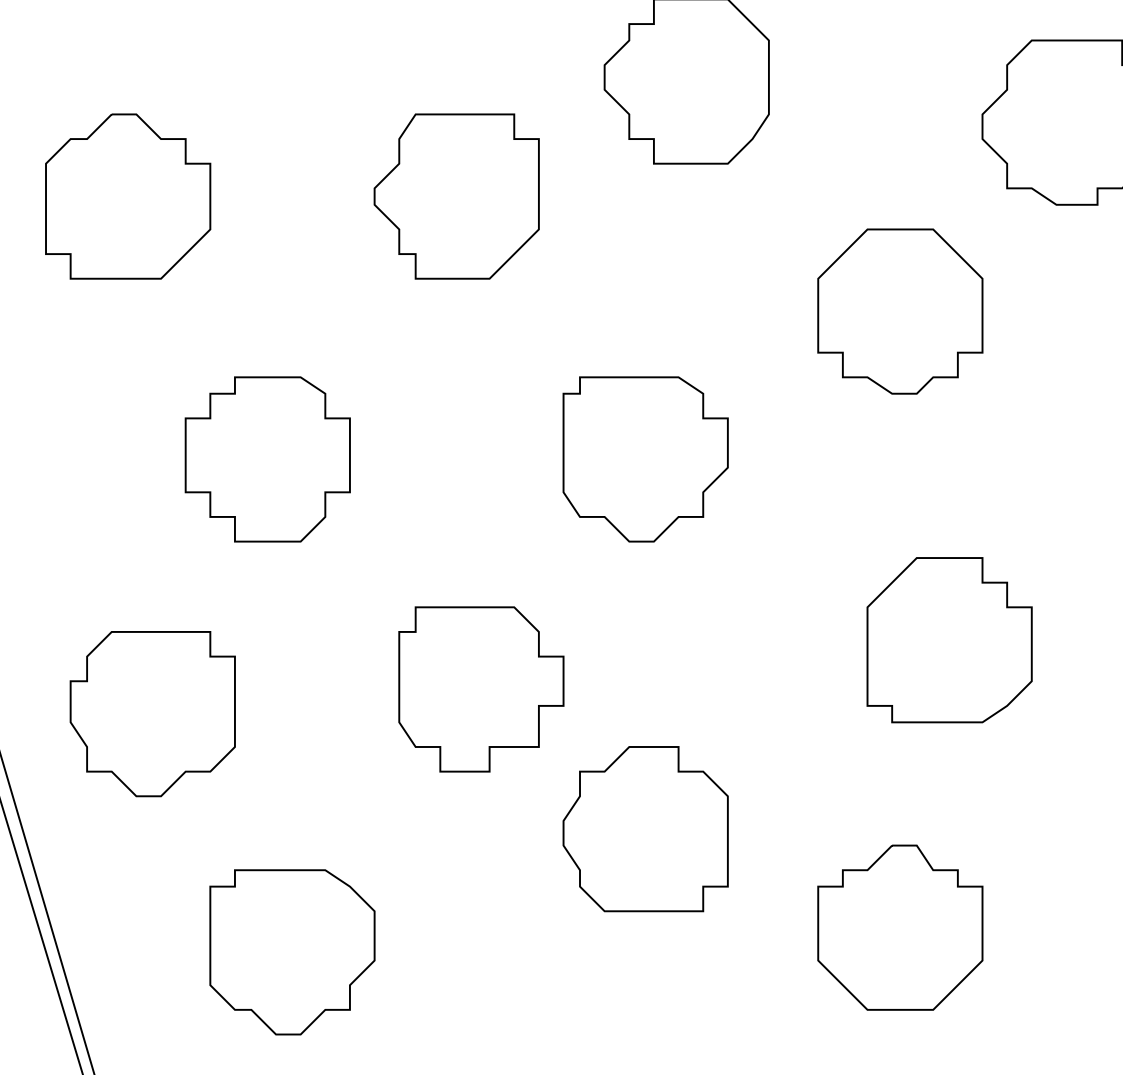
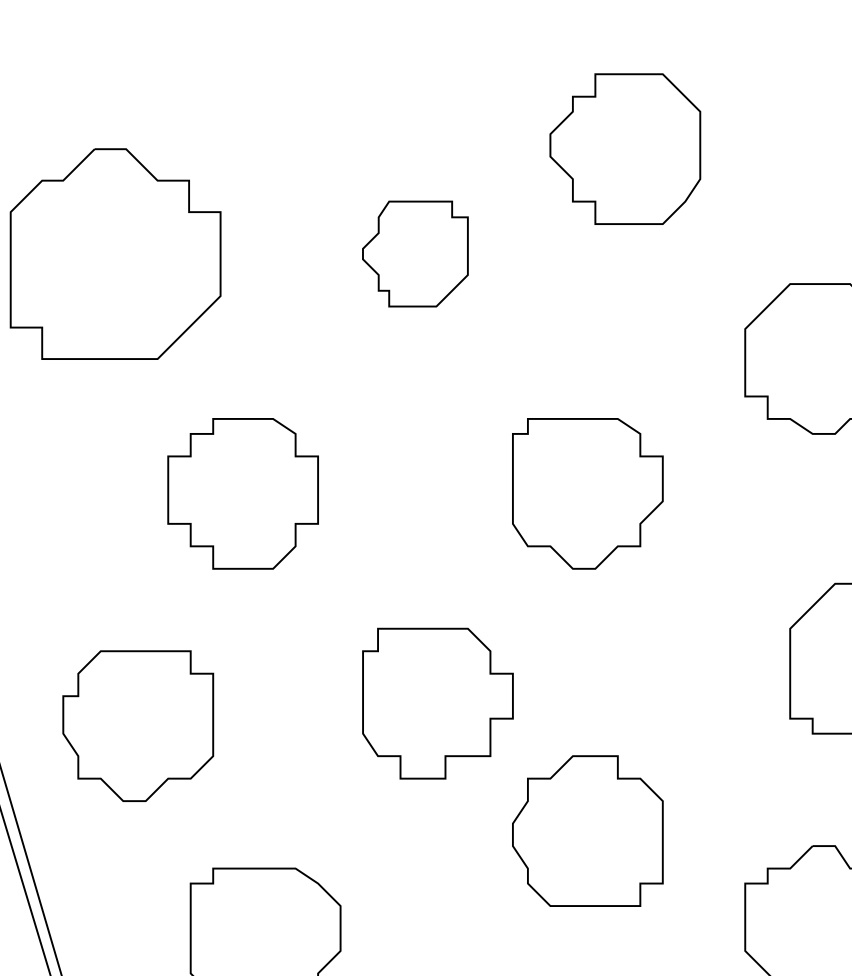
part: (128, 196) -> (116, 254), size x1.4
part: (456, 196) -> (415, 254), size x0.7

